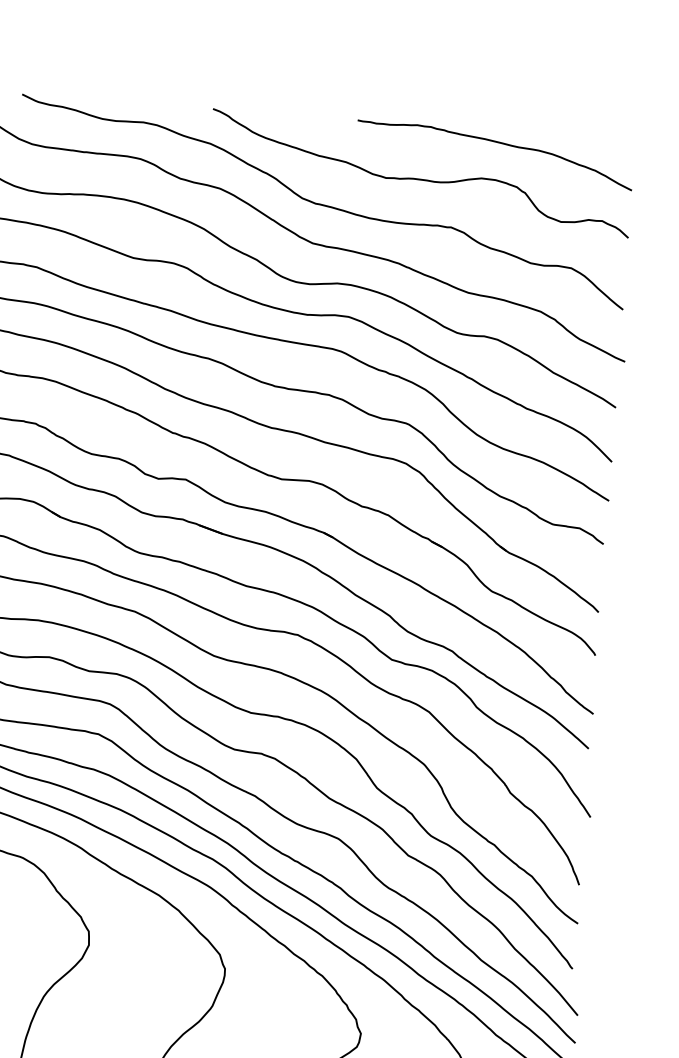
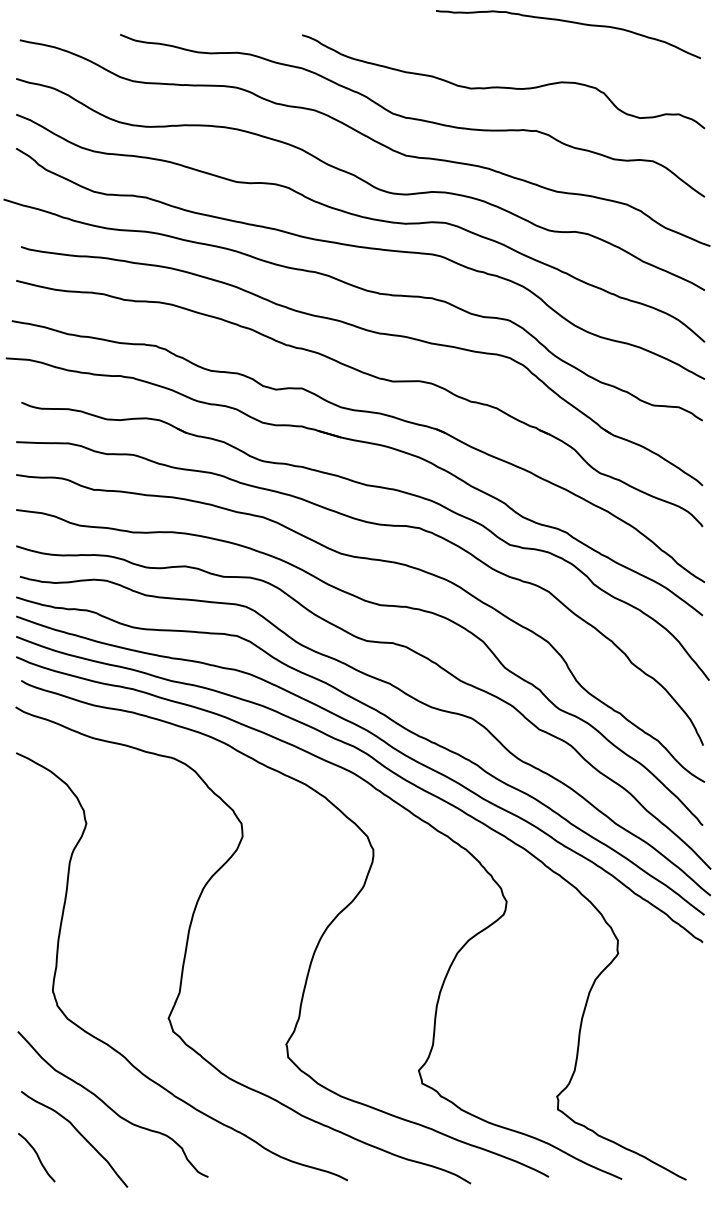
curve: (499, 144) -> (572, 23), moved

